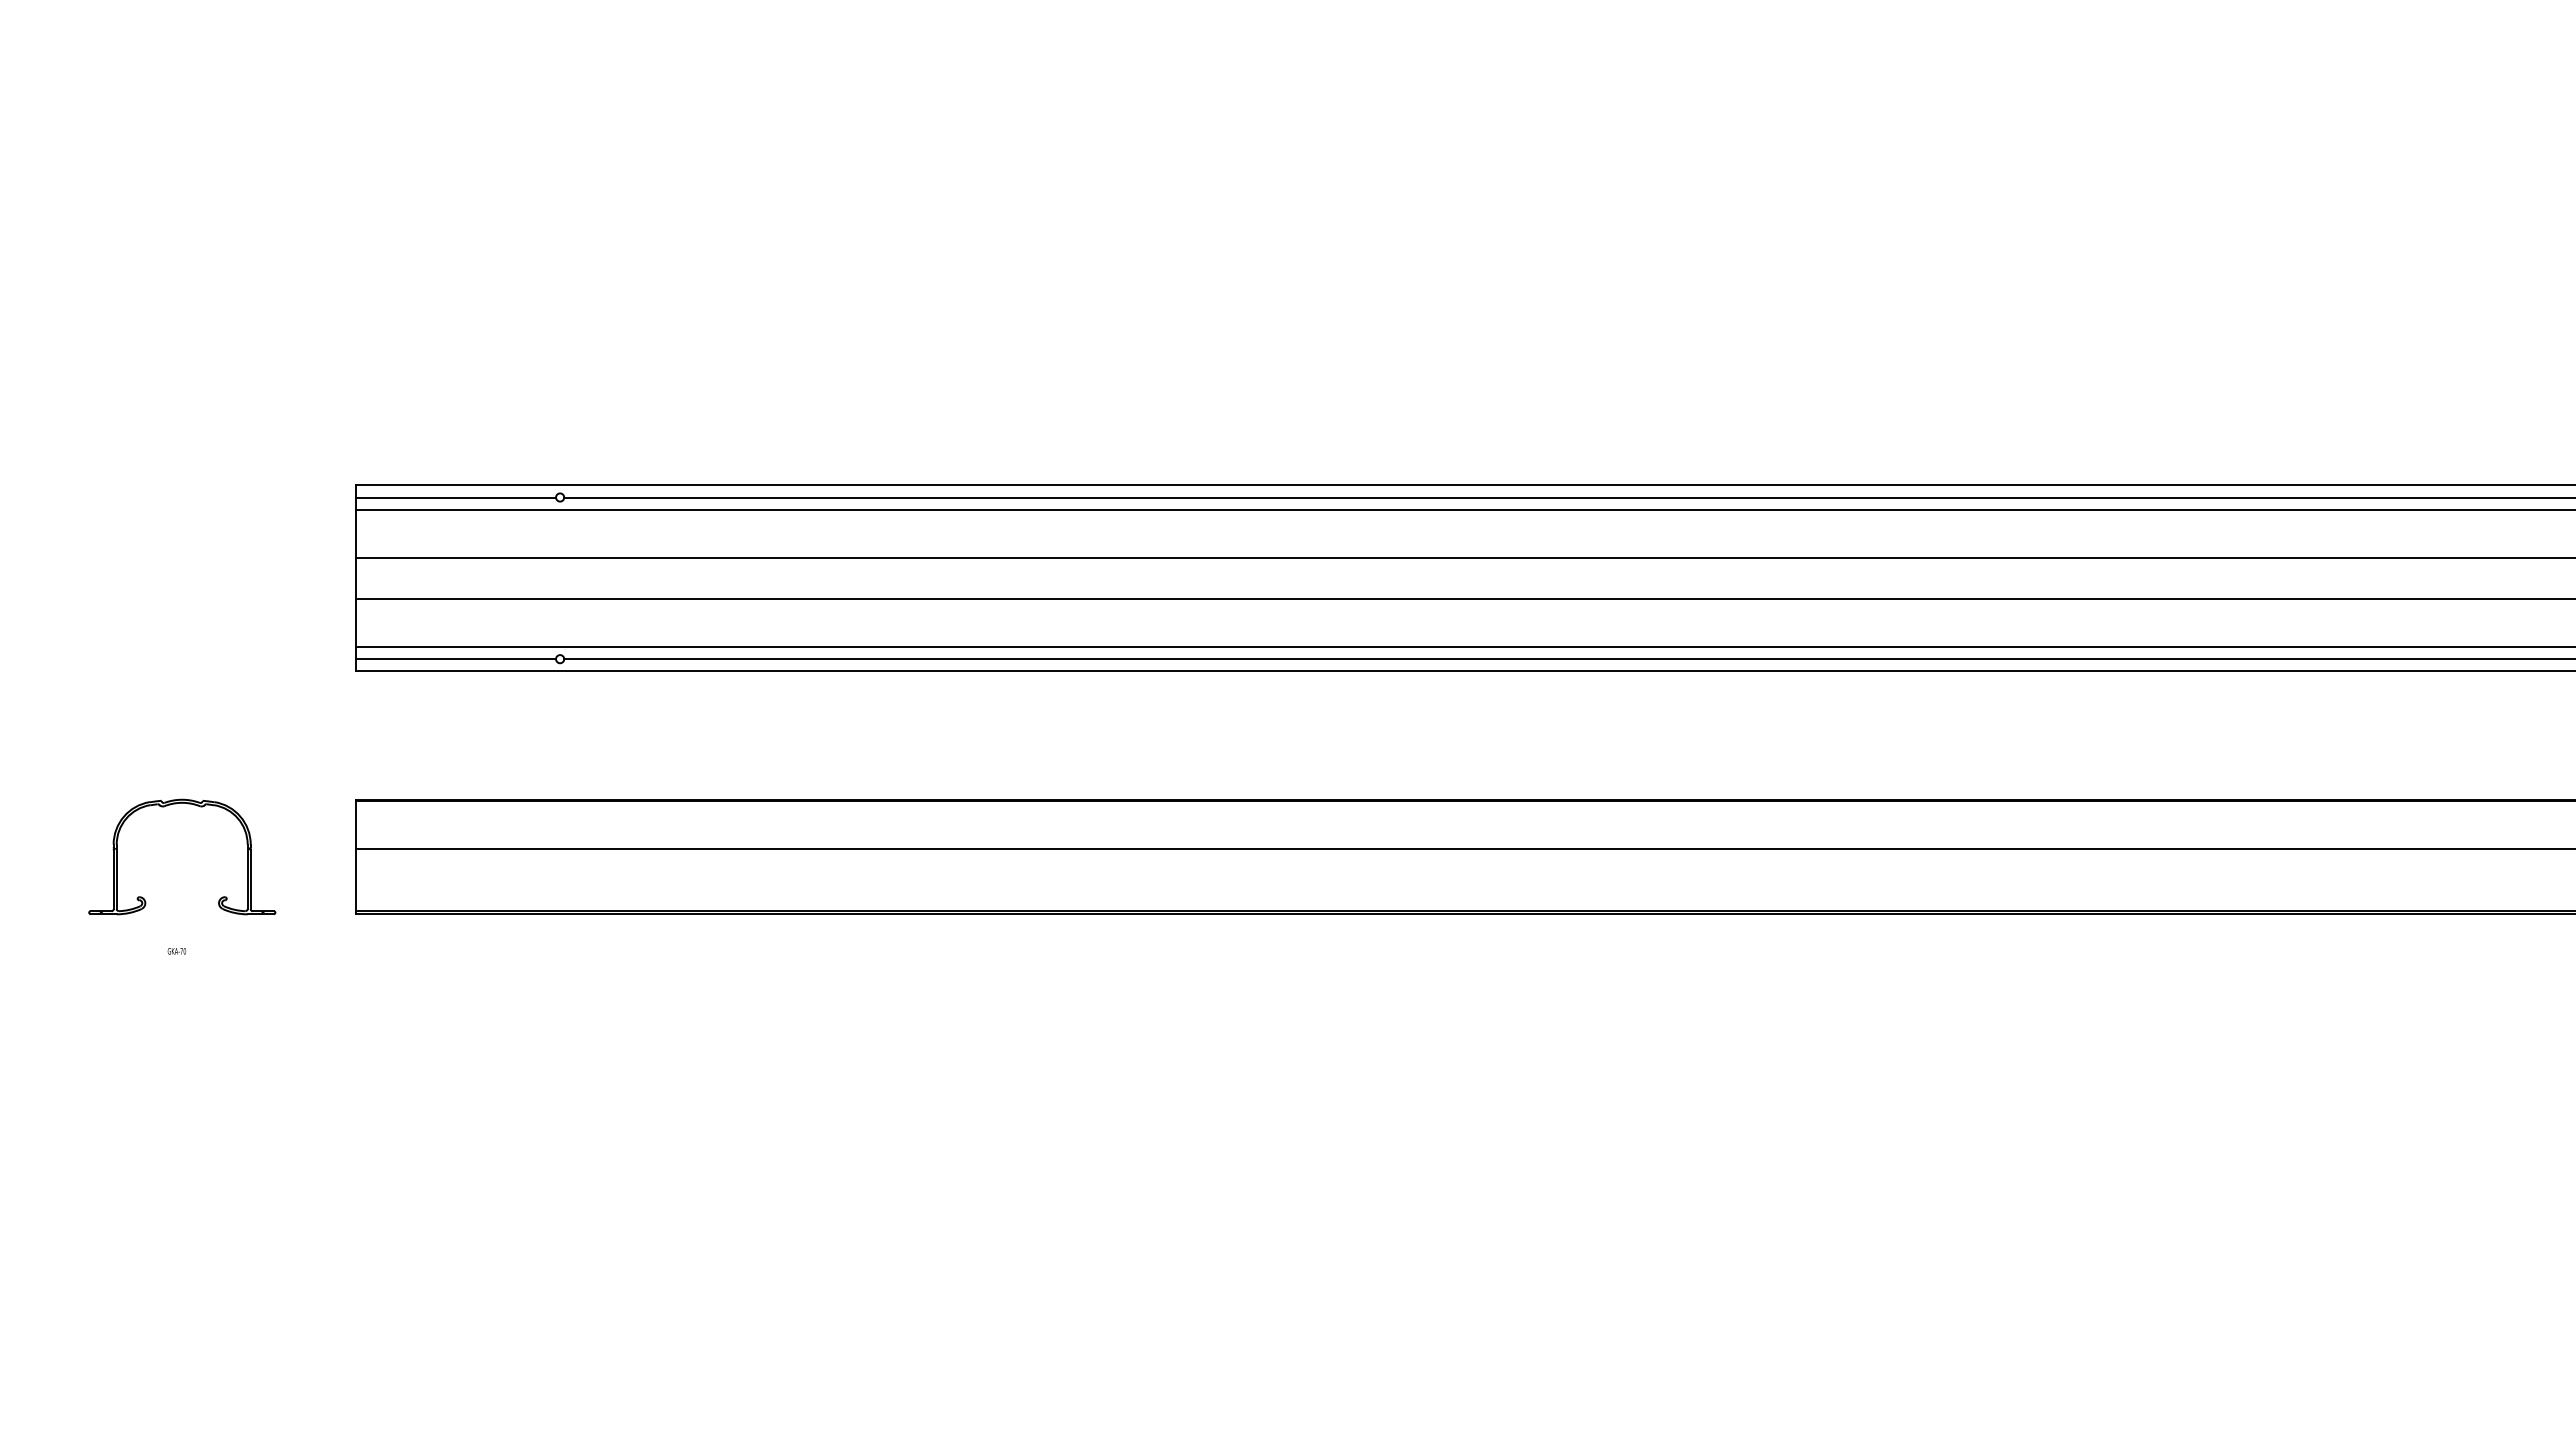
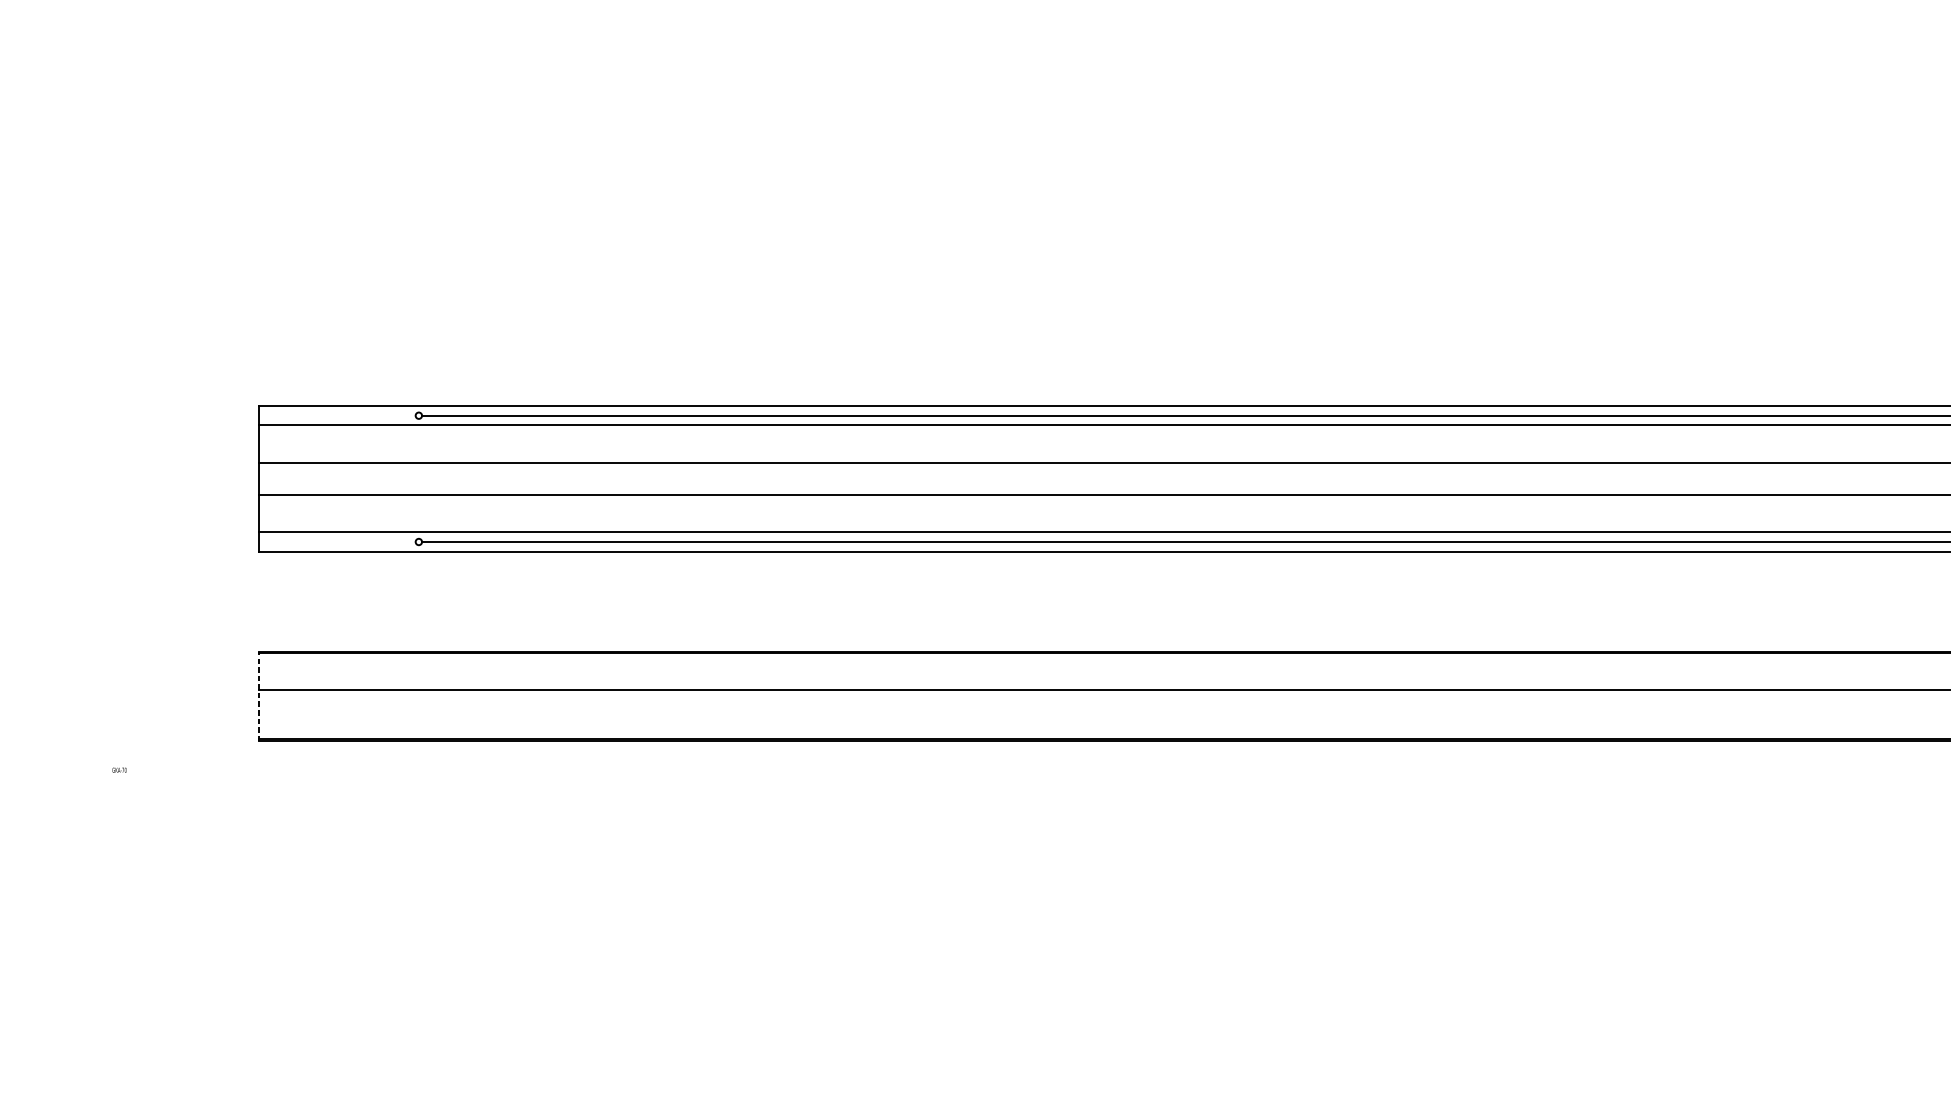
line: (455, 497) -> (337, 415), removed
line: (455, 659) -> (337, 542), removed
part: (193, 805) -> (132, 656), removed
line: (355, 856) -> (259, 696), solid -> dashed

